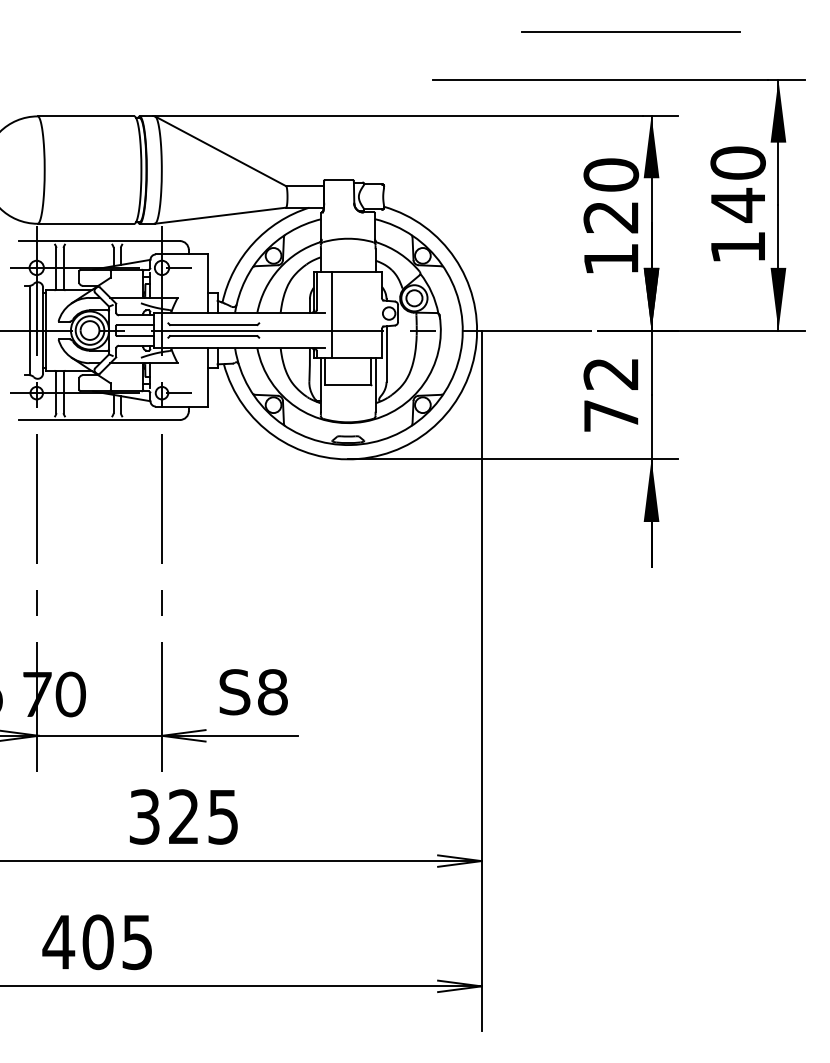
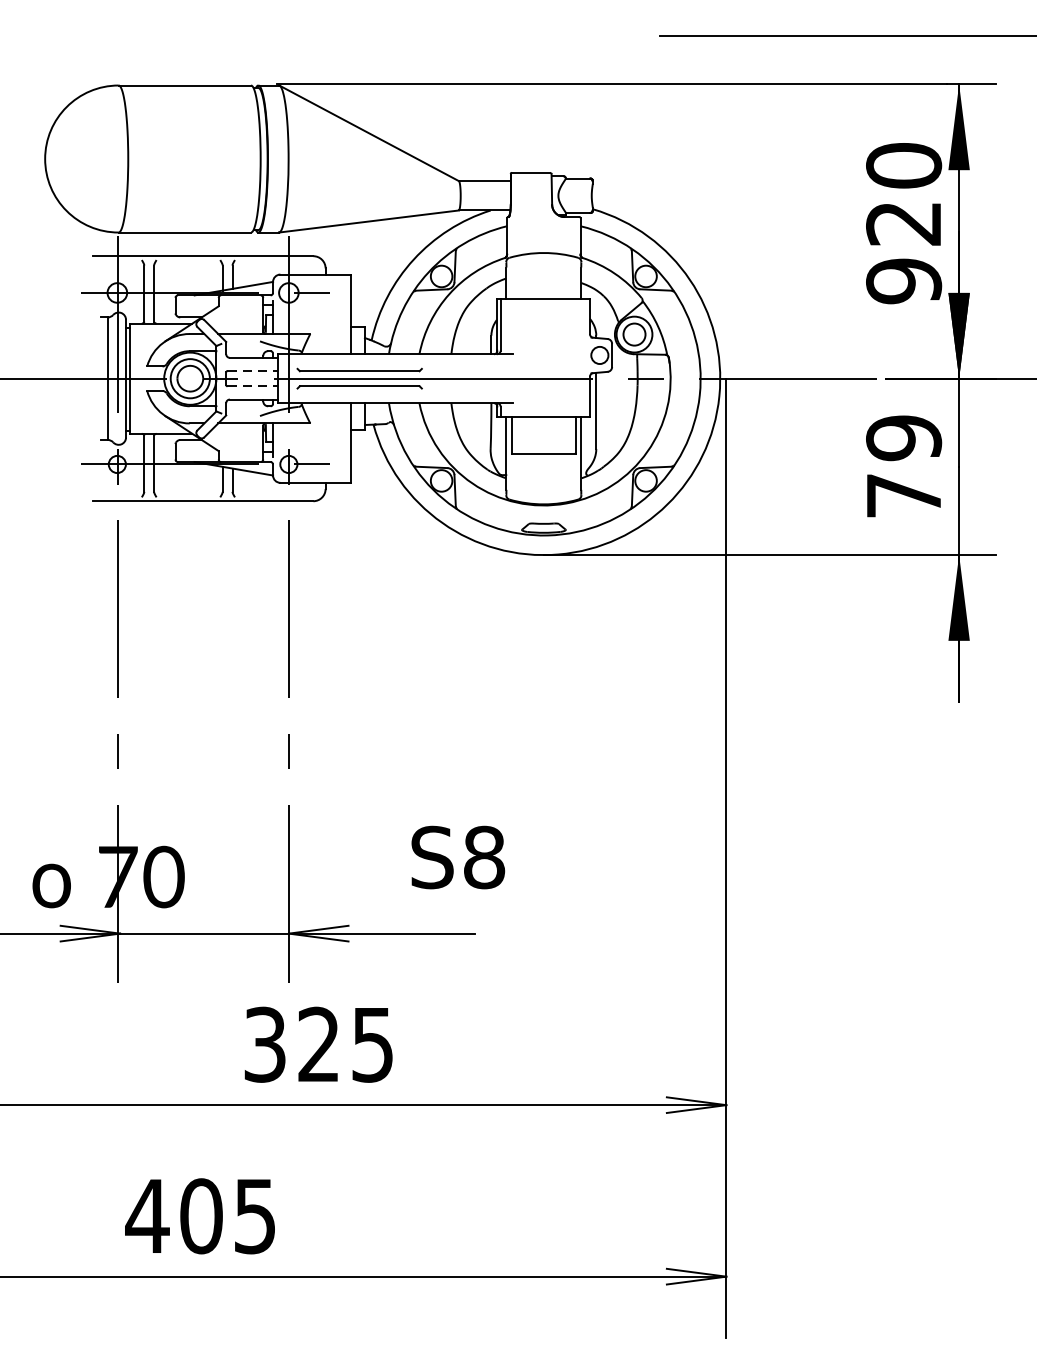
text: (611, 259) -> (904, 281), 120 -> 920
line: (331, 315) -> (520, 358), removed
line: (135, 325) -> (252, 371), solid -> dashed
line: (135, 336) -> (252, 386), solid -> dashed
text: (611, 373) -> (904, 437), 72 -> 79
text: (253, 692) -> (457, 857), moved

